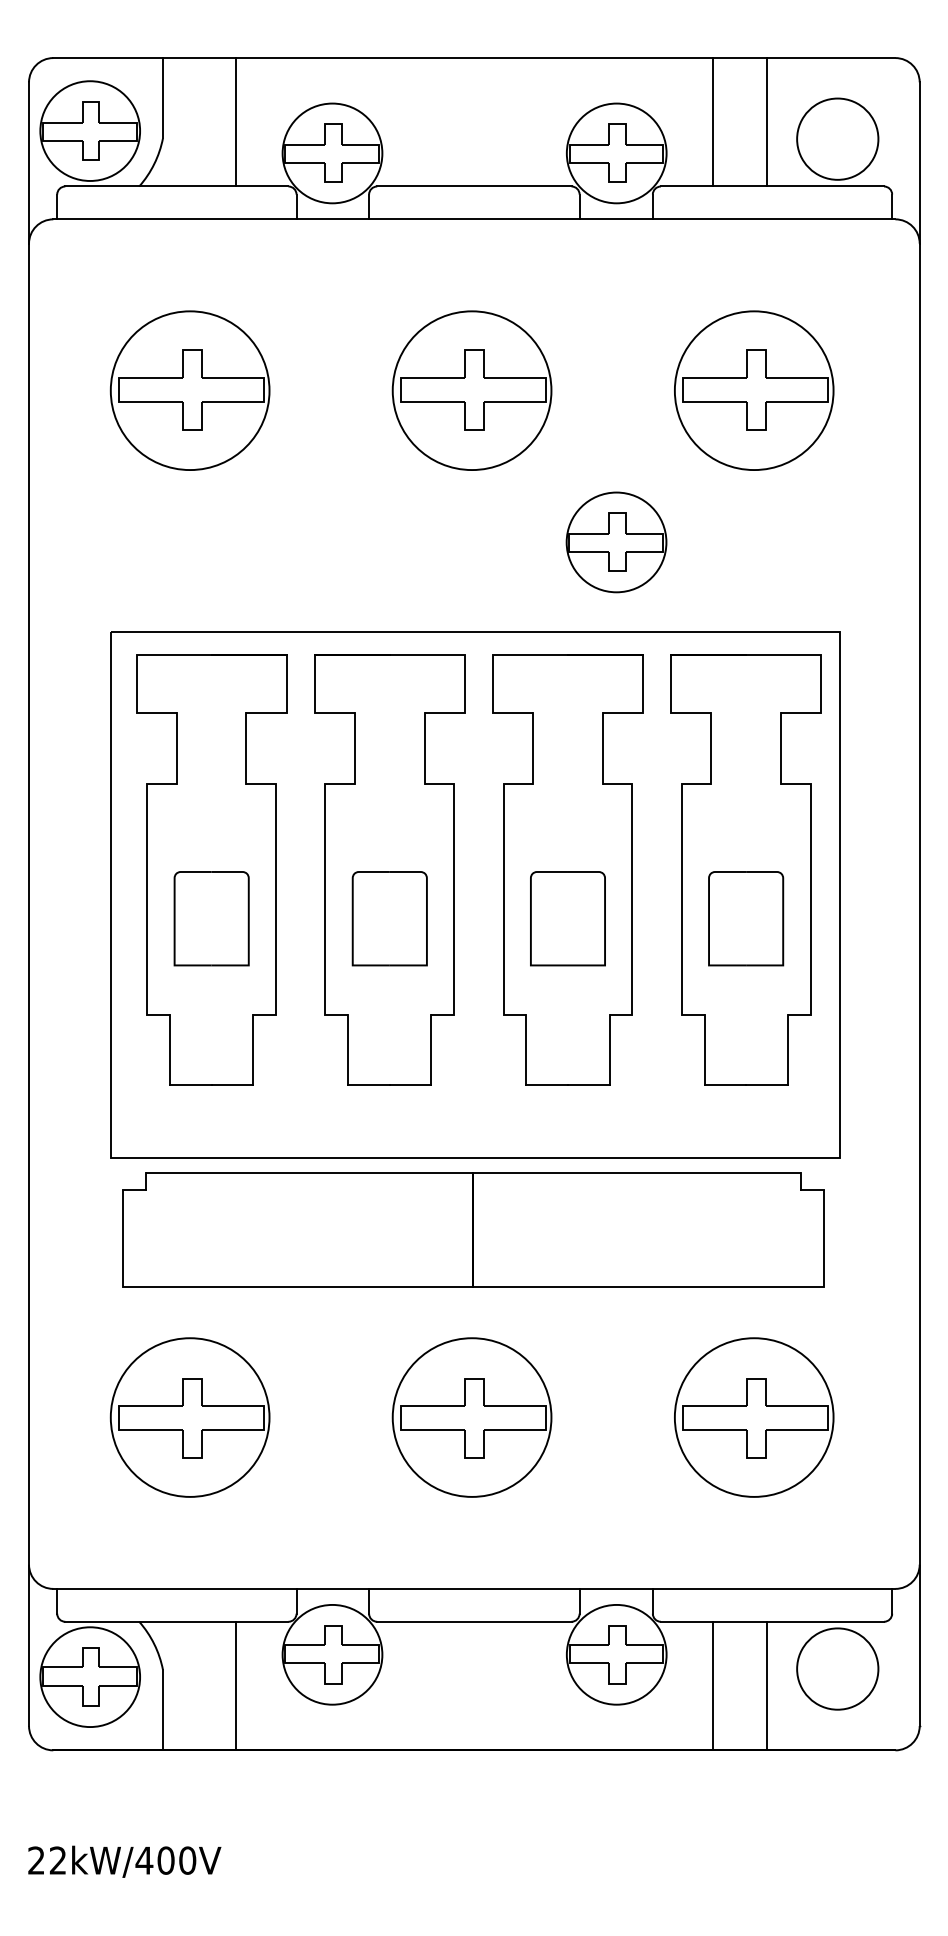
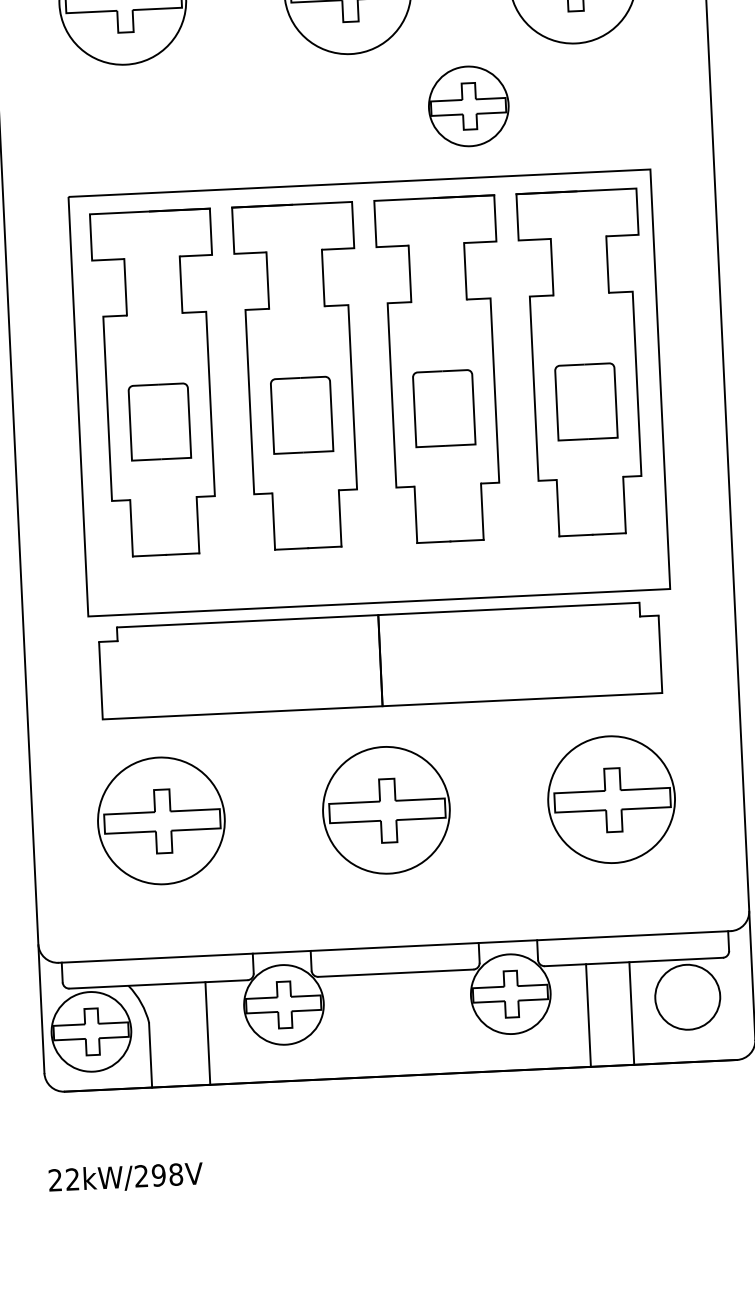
text: (165, 1860) -> (158, 1175), 22kW/400V -> 22kW/298V

